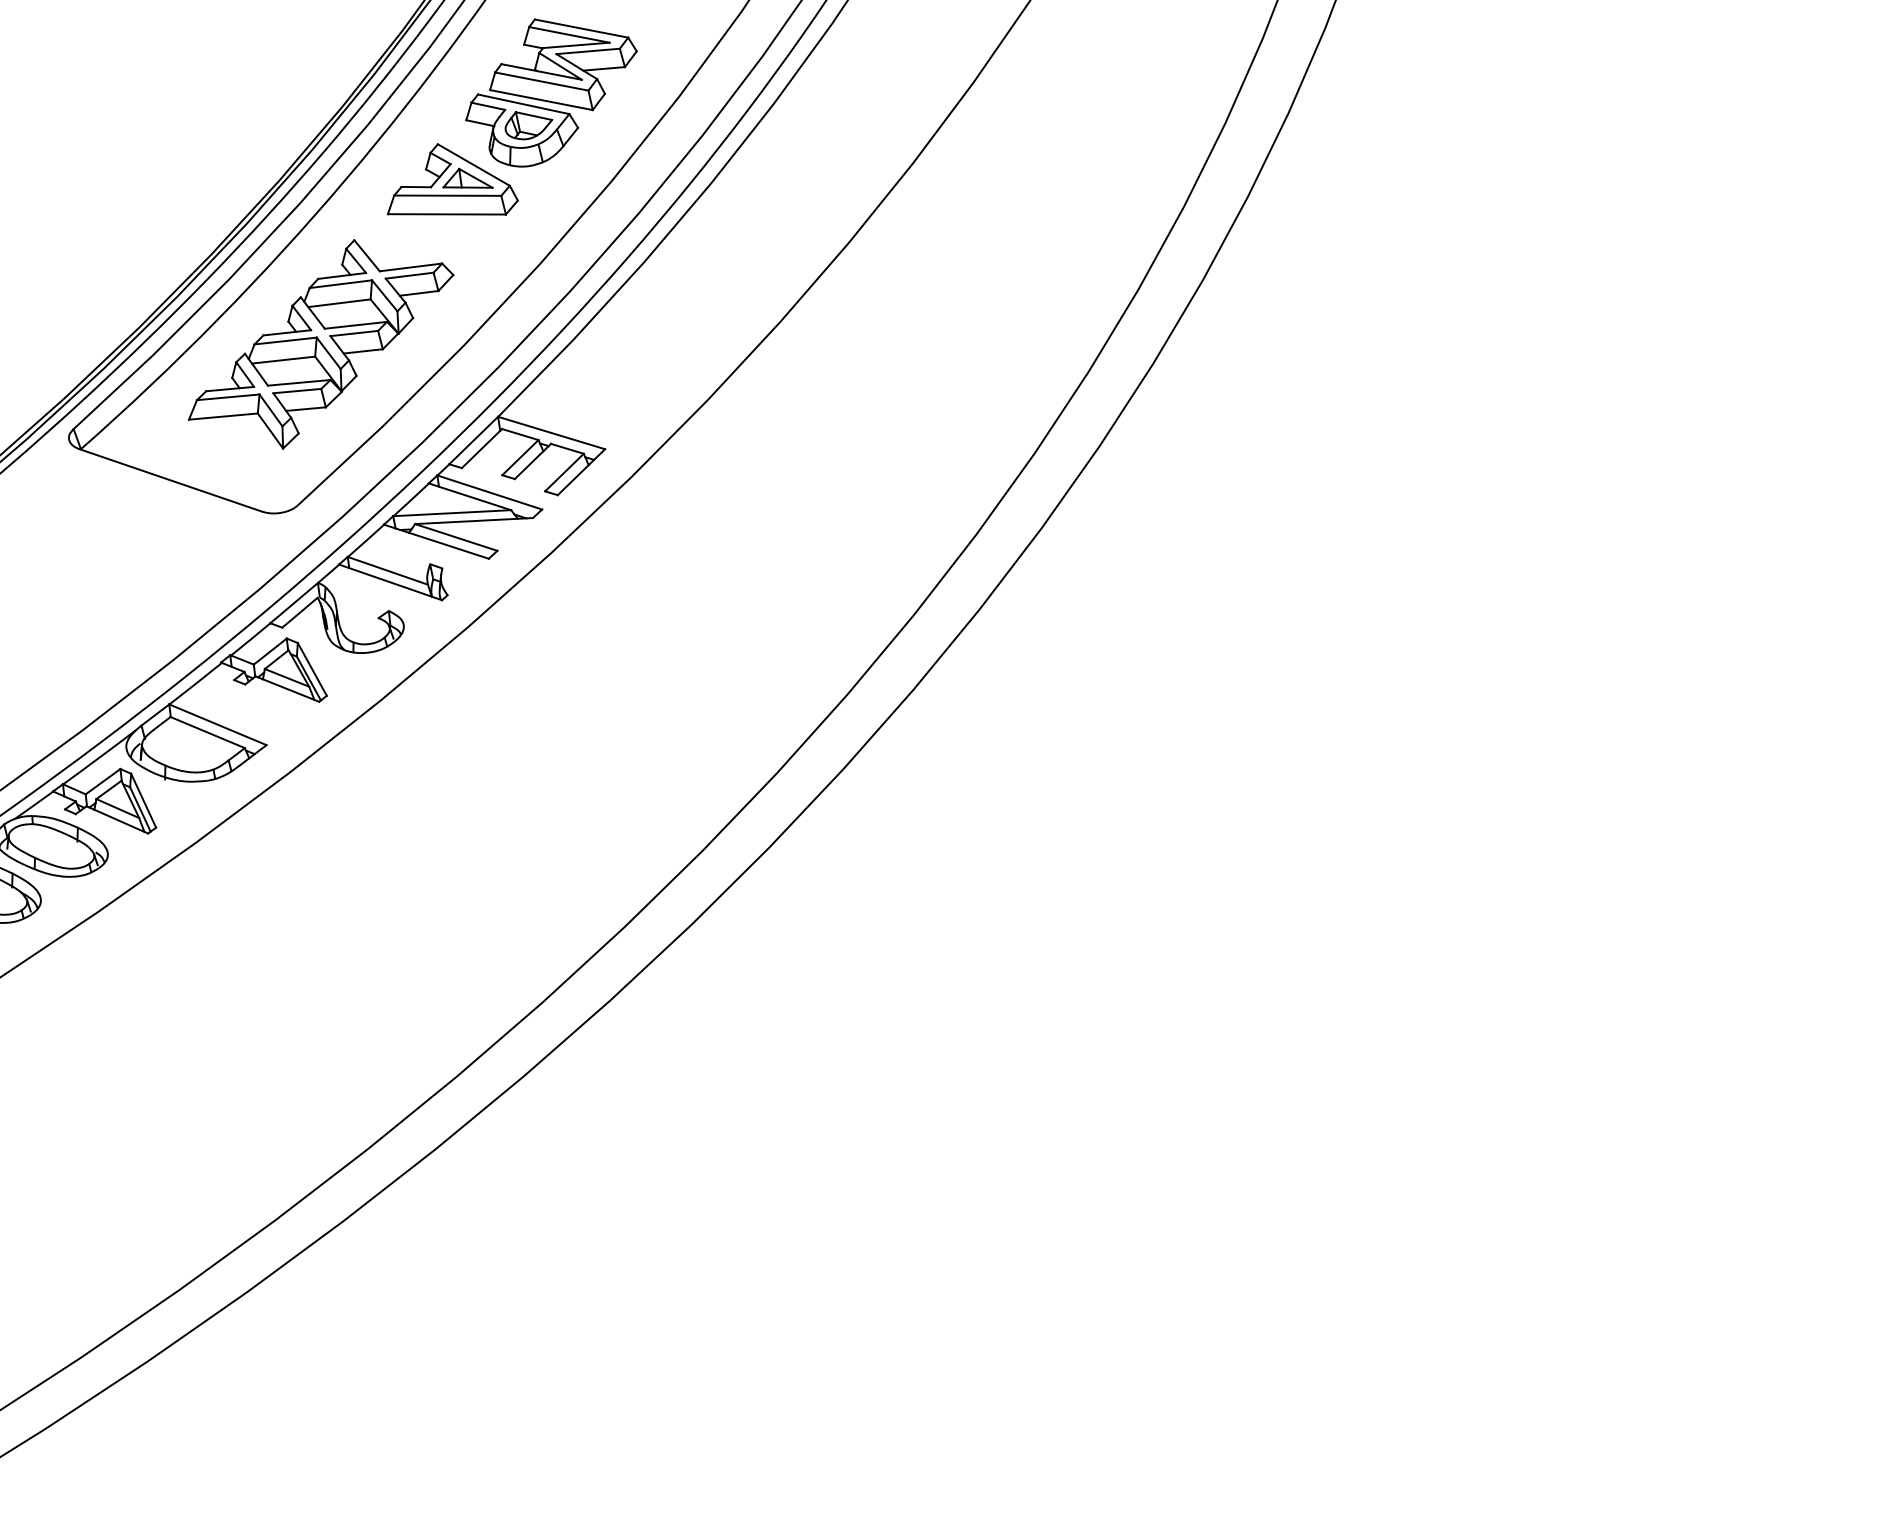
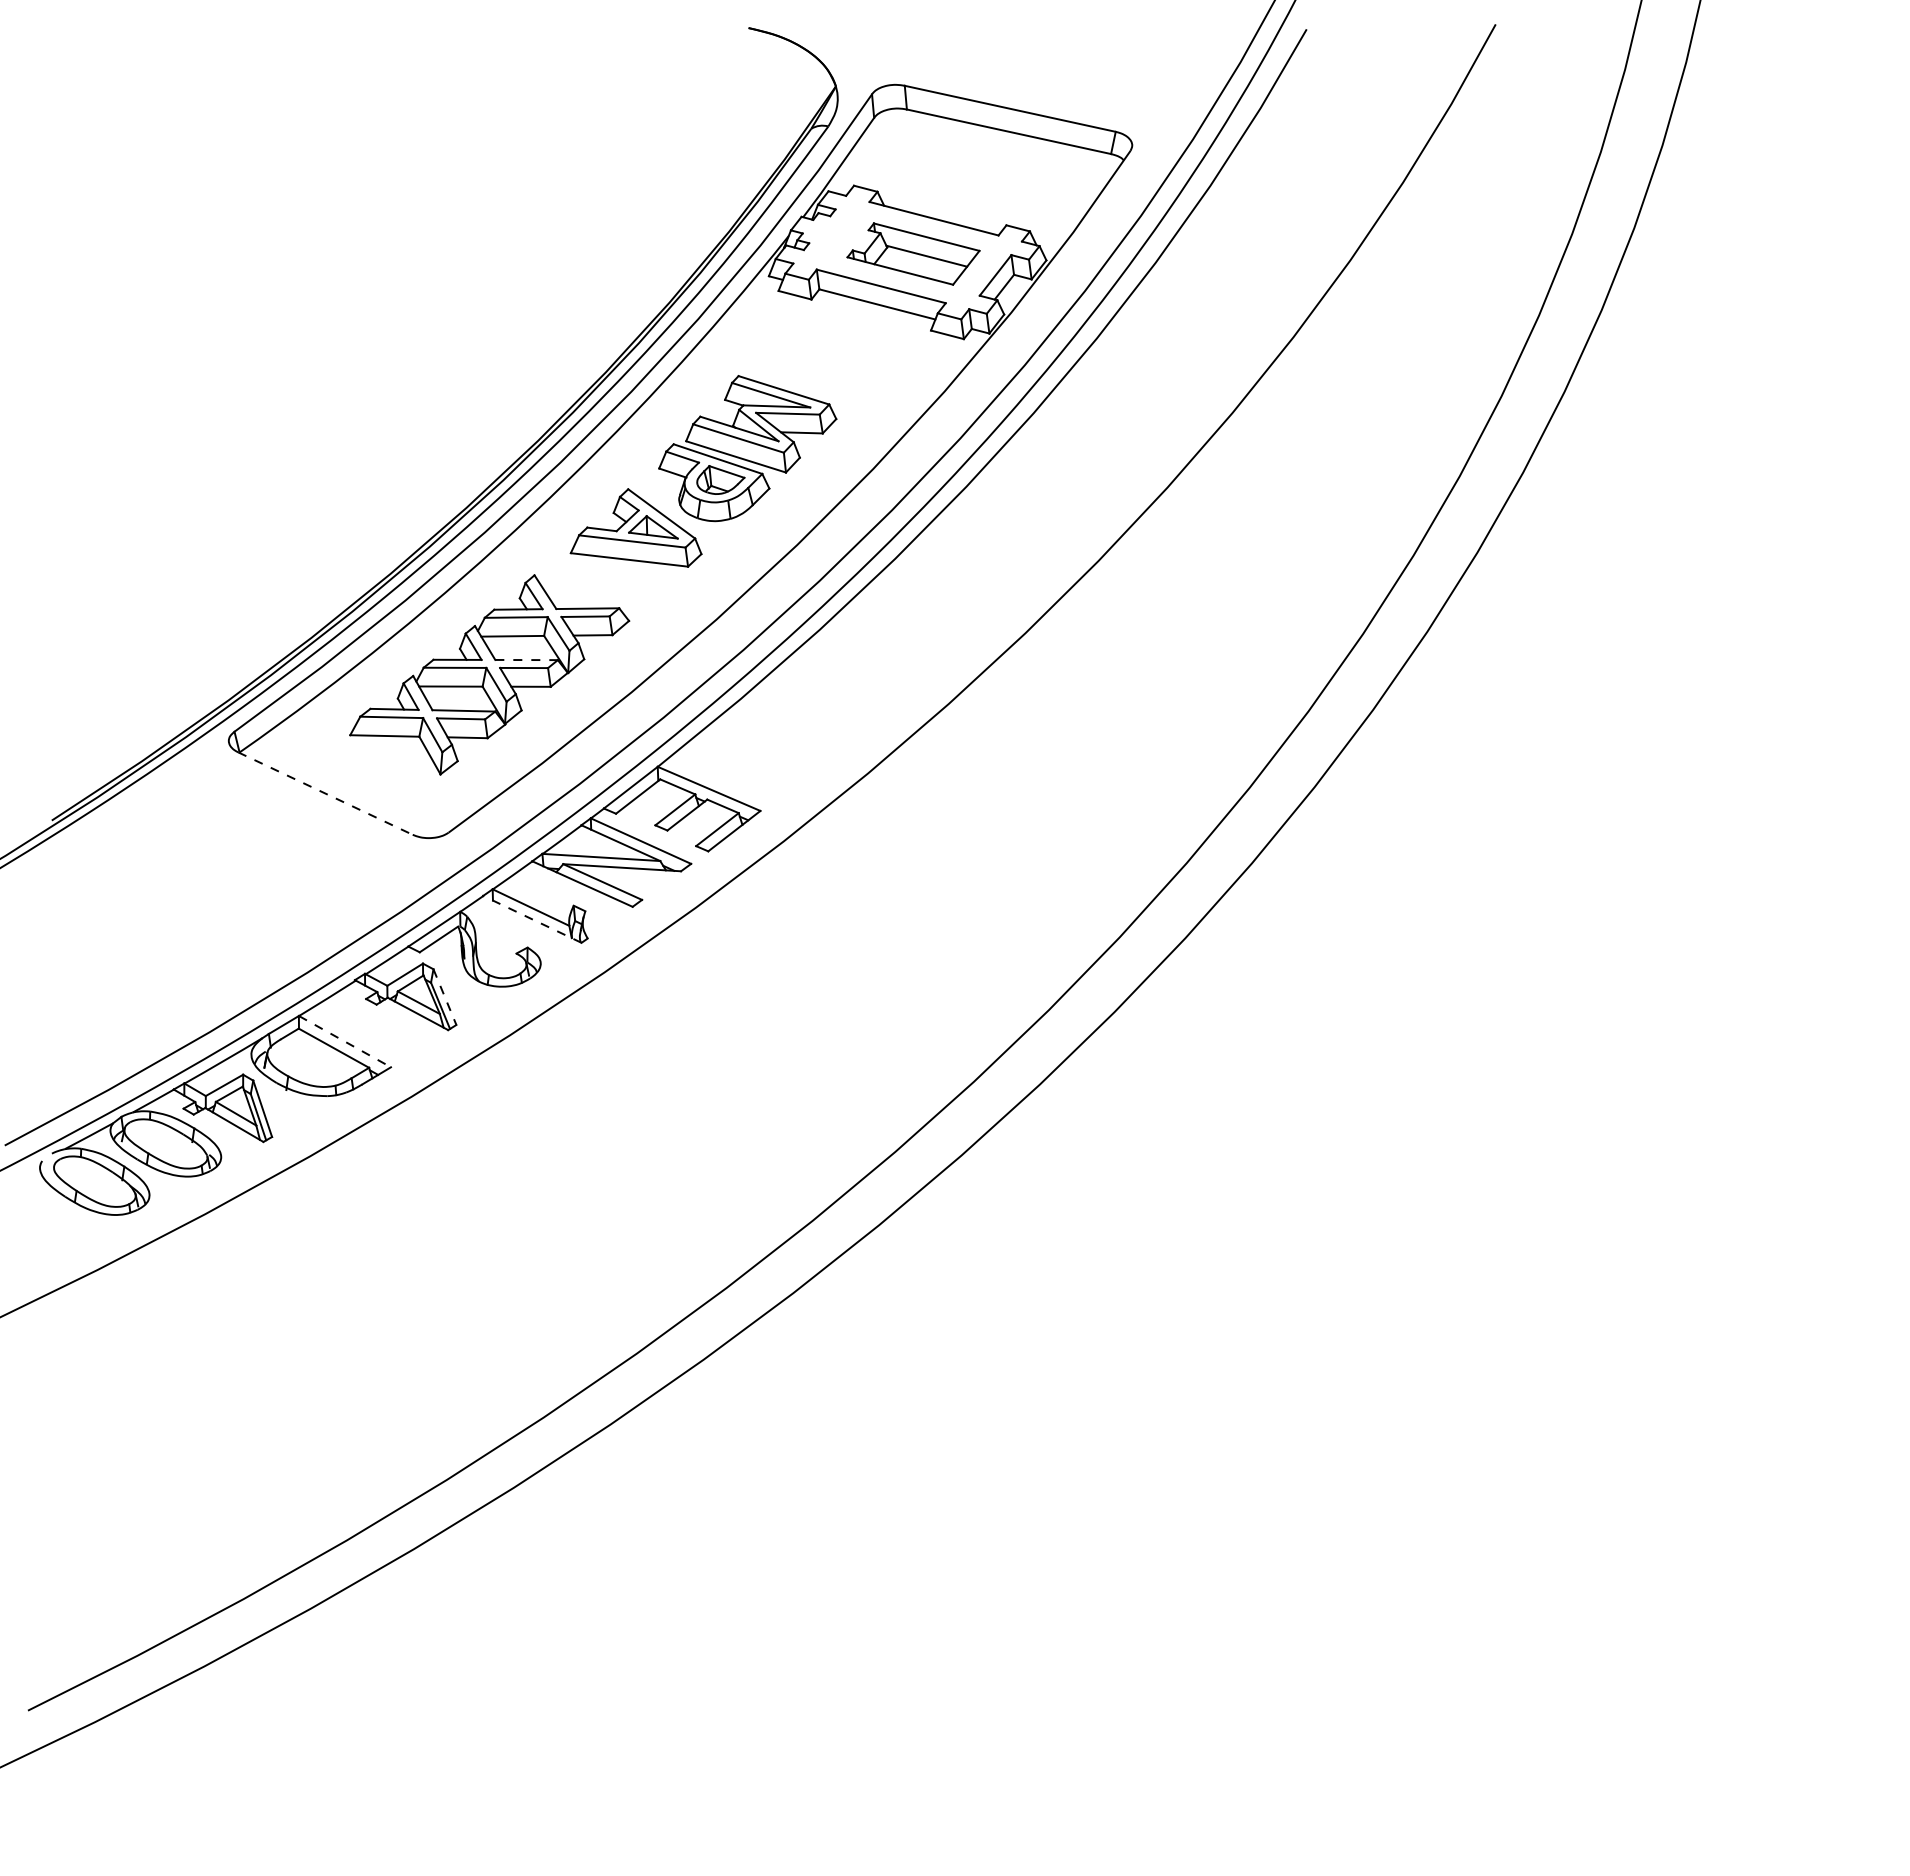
line: (356, 325) -> (527, 660), solid -> dashed
line: (170, 480) -> (325, 793), solid -> dashed
line: (390, 582) -> (532, 919), solid -> dashed
line: (312, 669) -> (445, 997), solid -> dashed
line: (218, 724) -> (345, 1041), solid -> dashed

